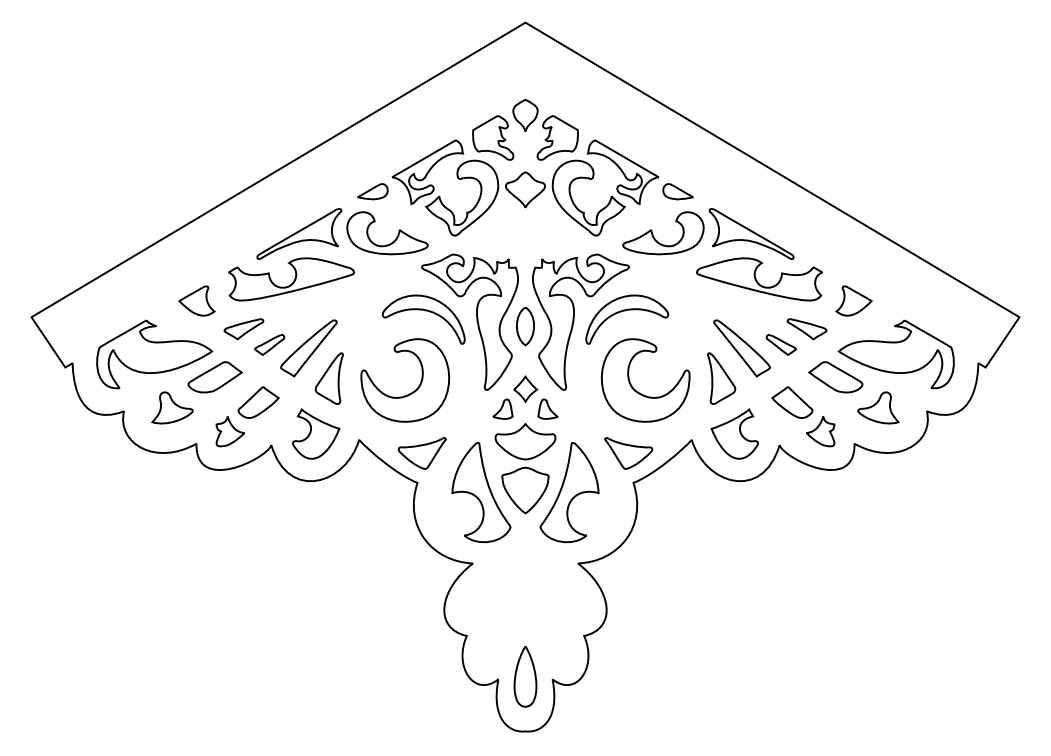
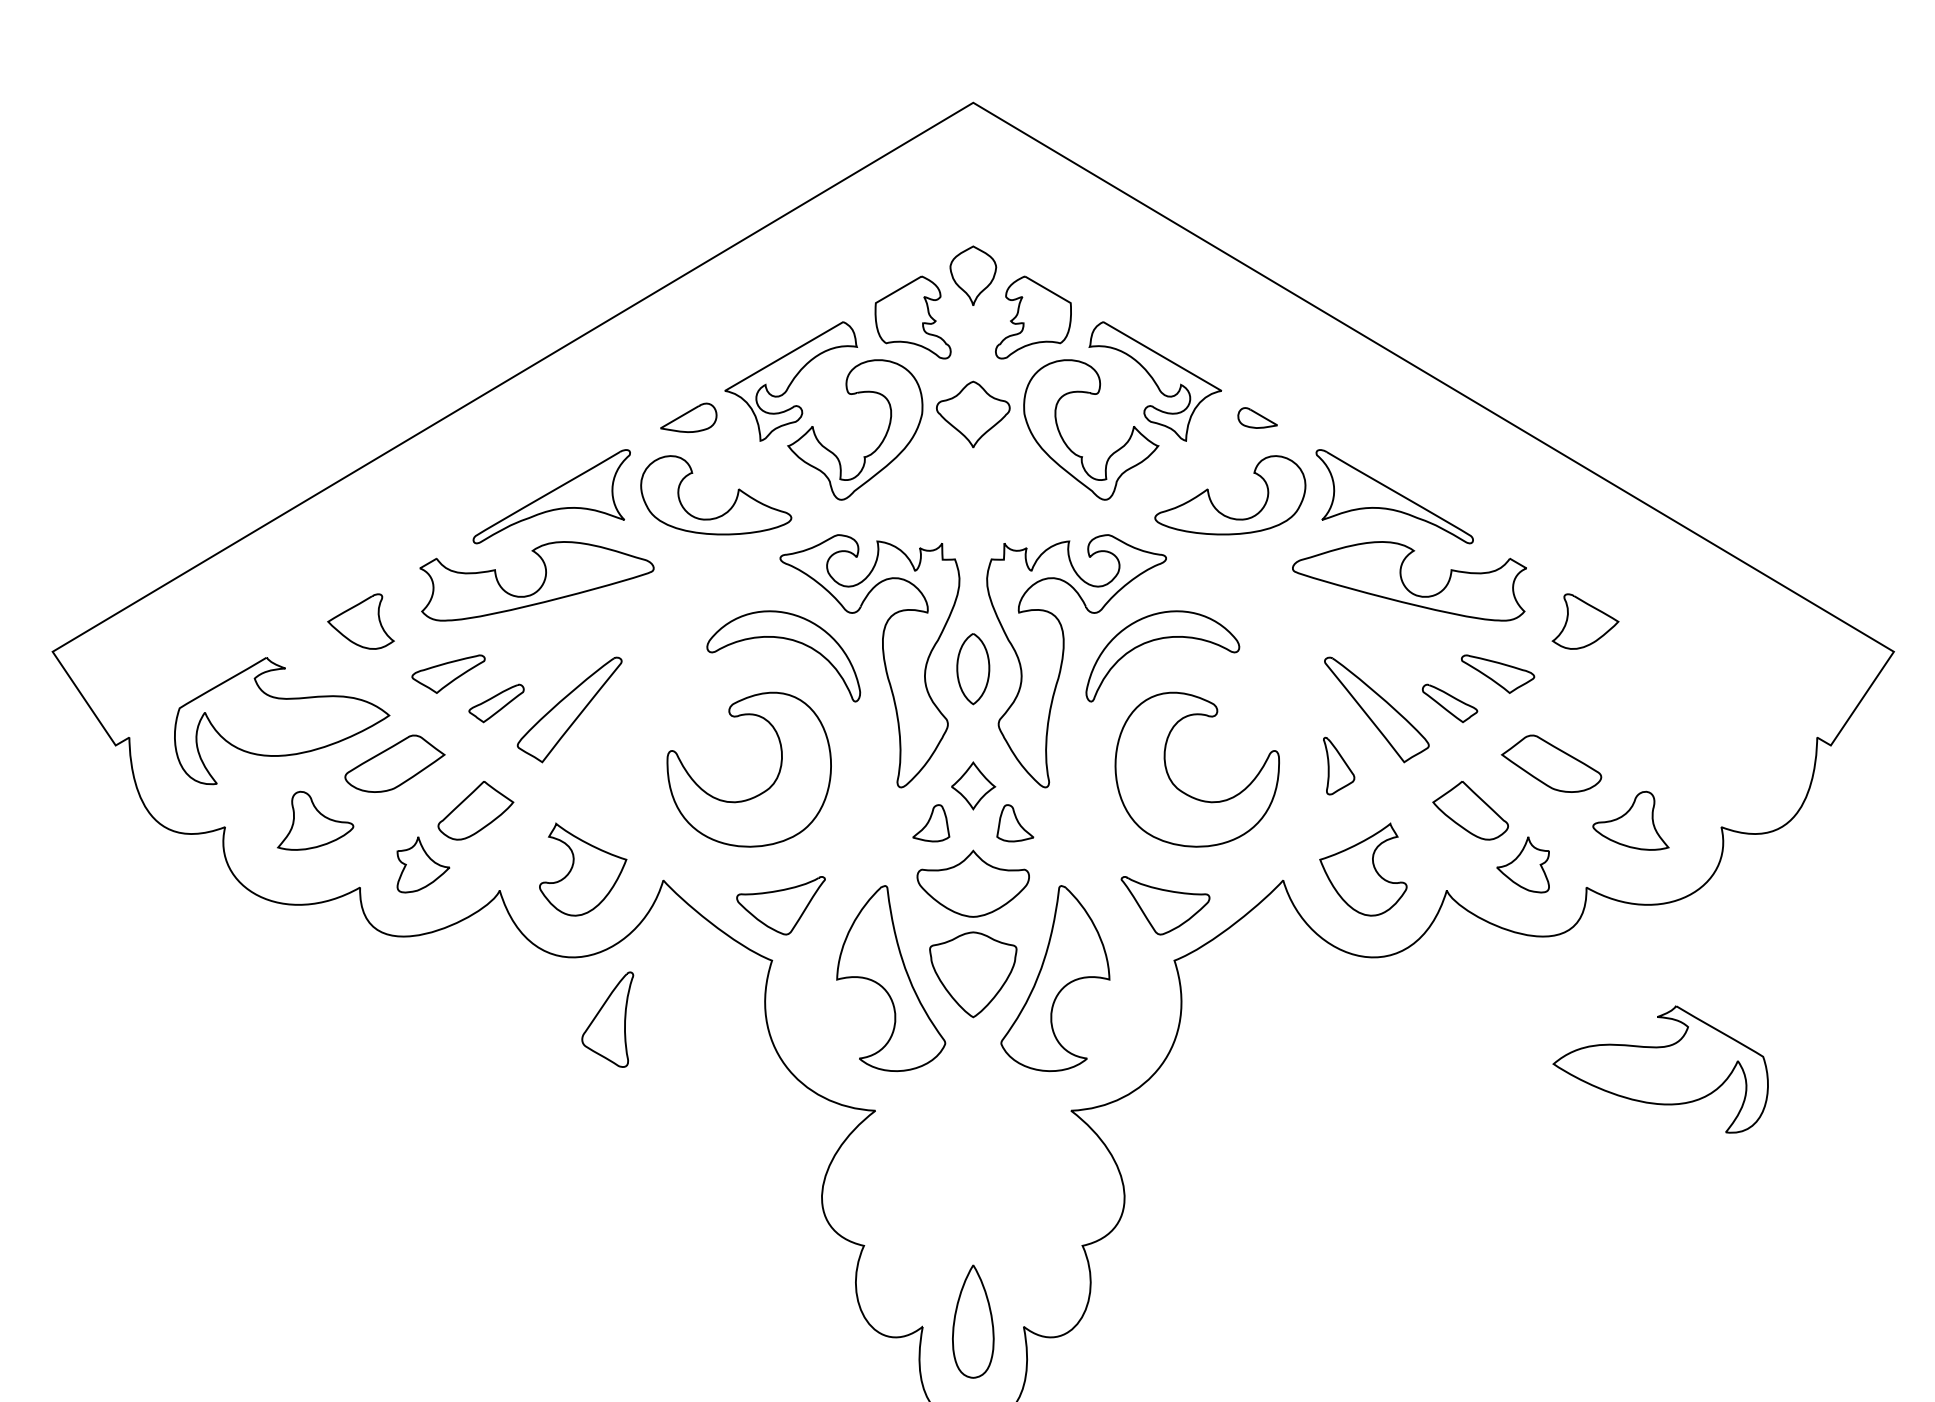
part: (677, 191) -> (1256, 417), size x0.7
part: (895, 354) -> (1659, 1069), moved
part: (328, 378) -> (606, 1019), moved
part: (721, 378) -> (1338, 765), size x0.6

